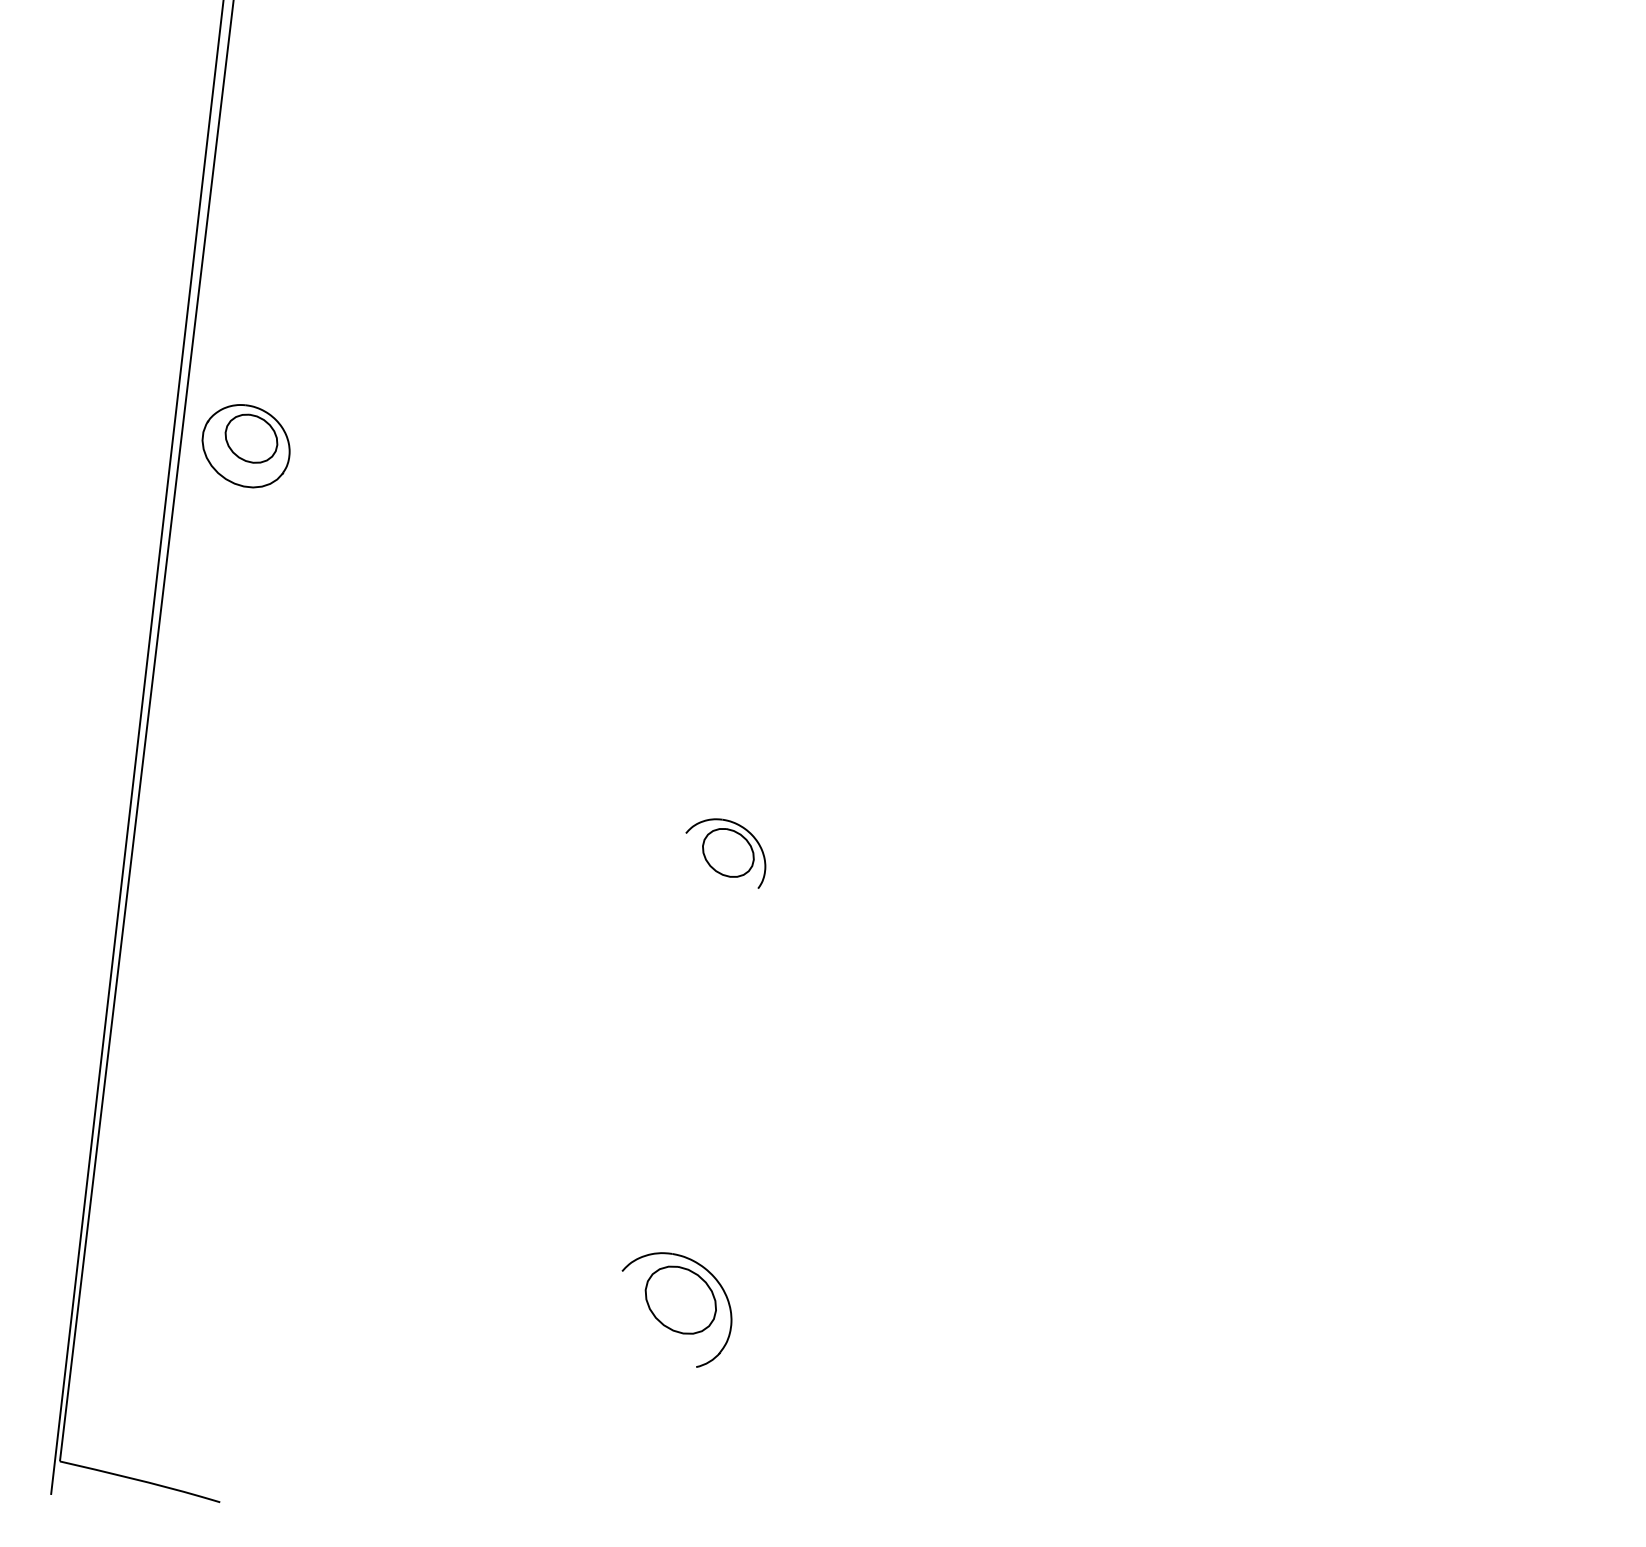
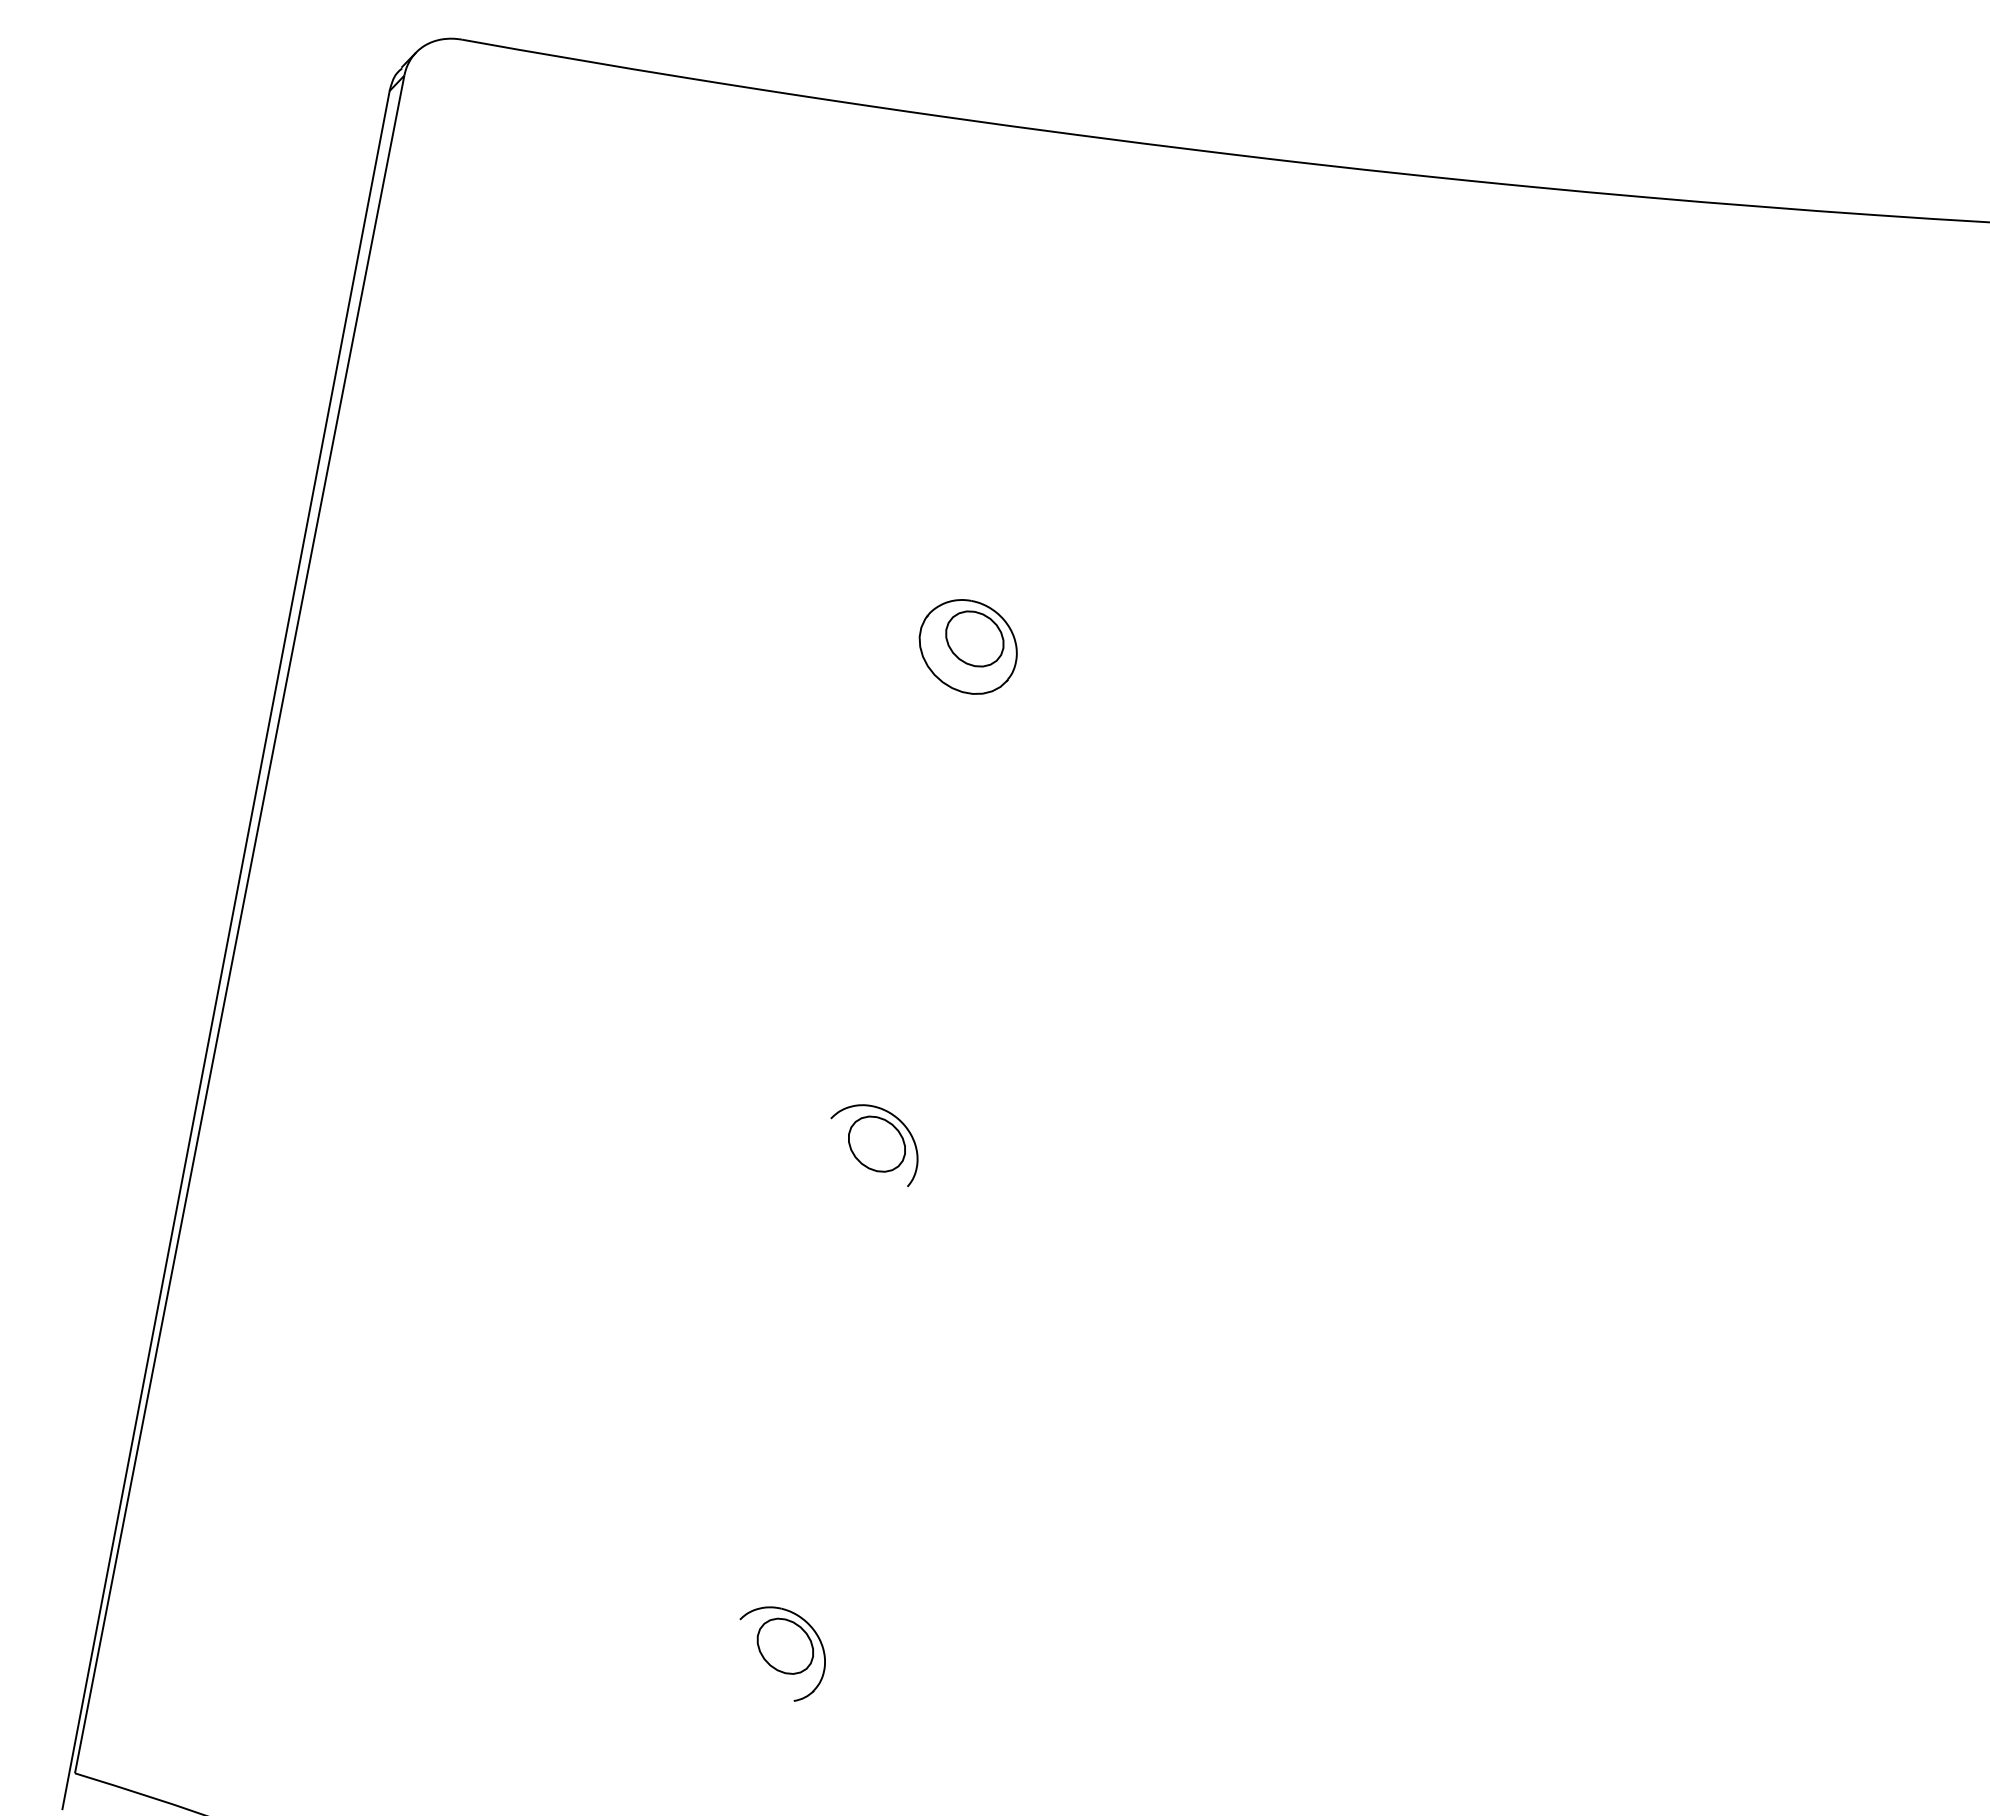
part: (245, 445) -> (967, 646), moved
part: (677, 1309) -> (782, 1653), size x0.71

